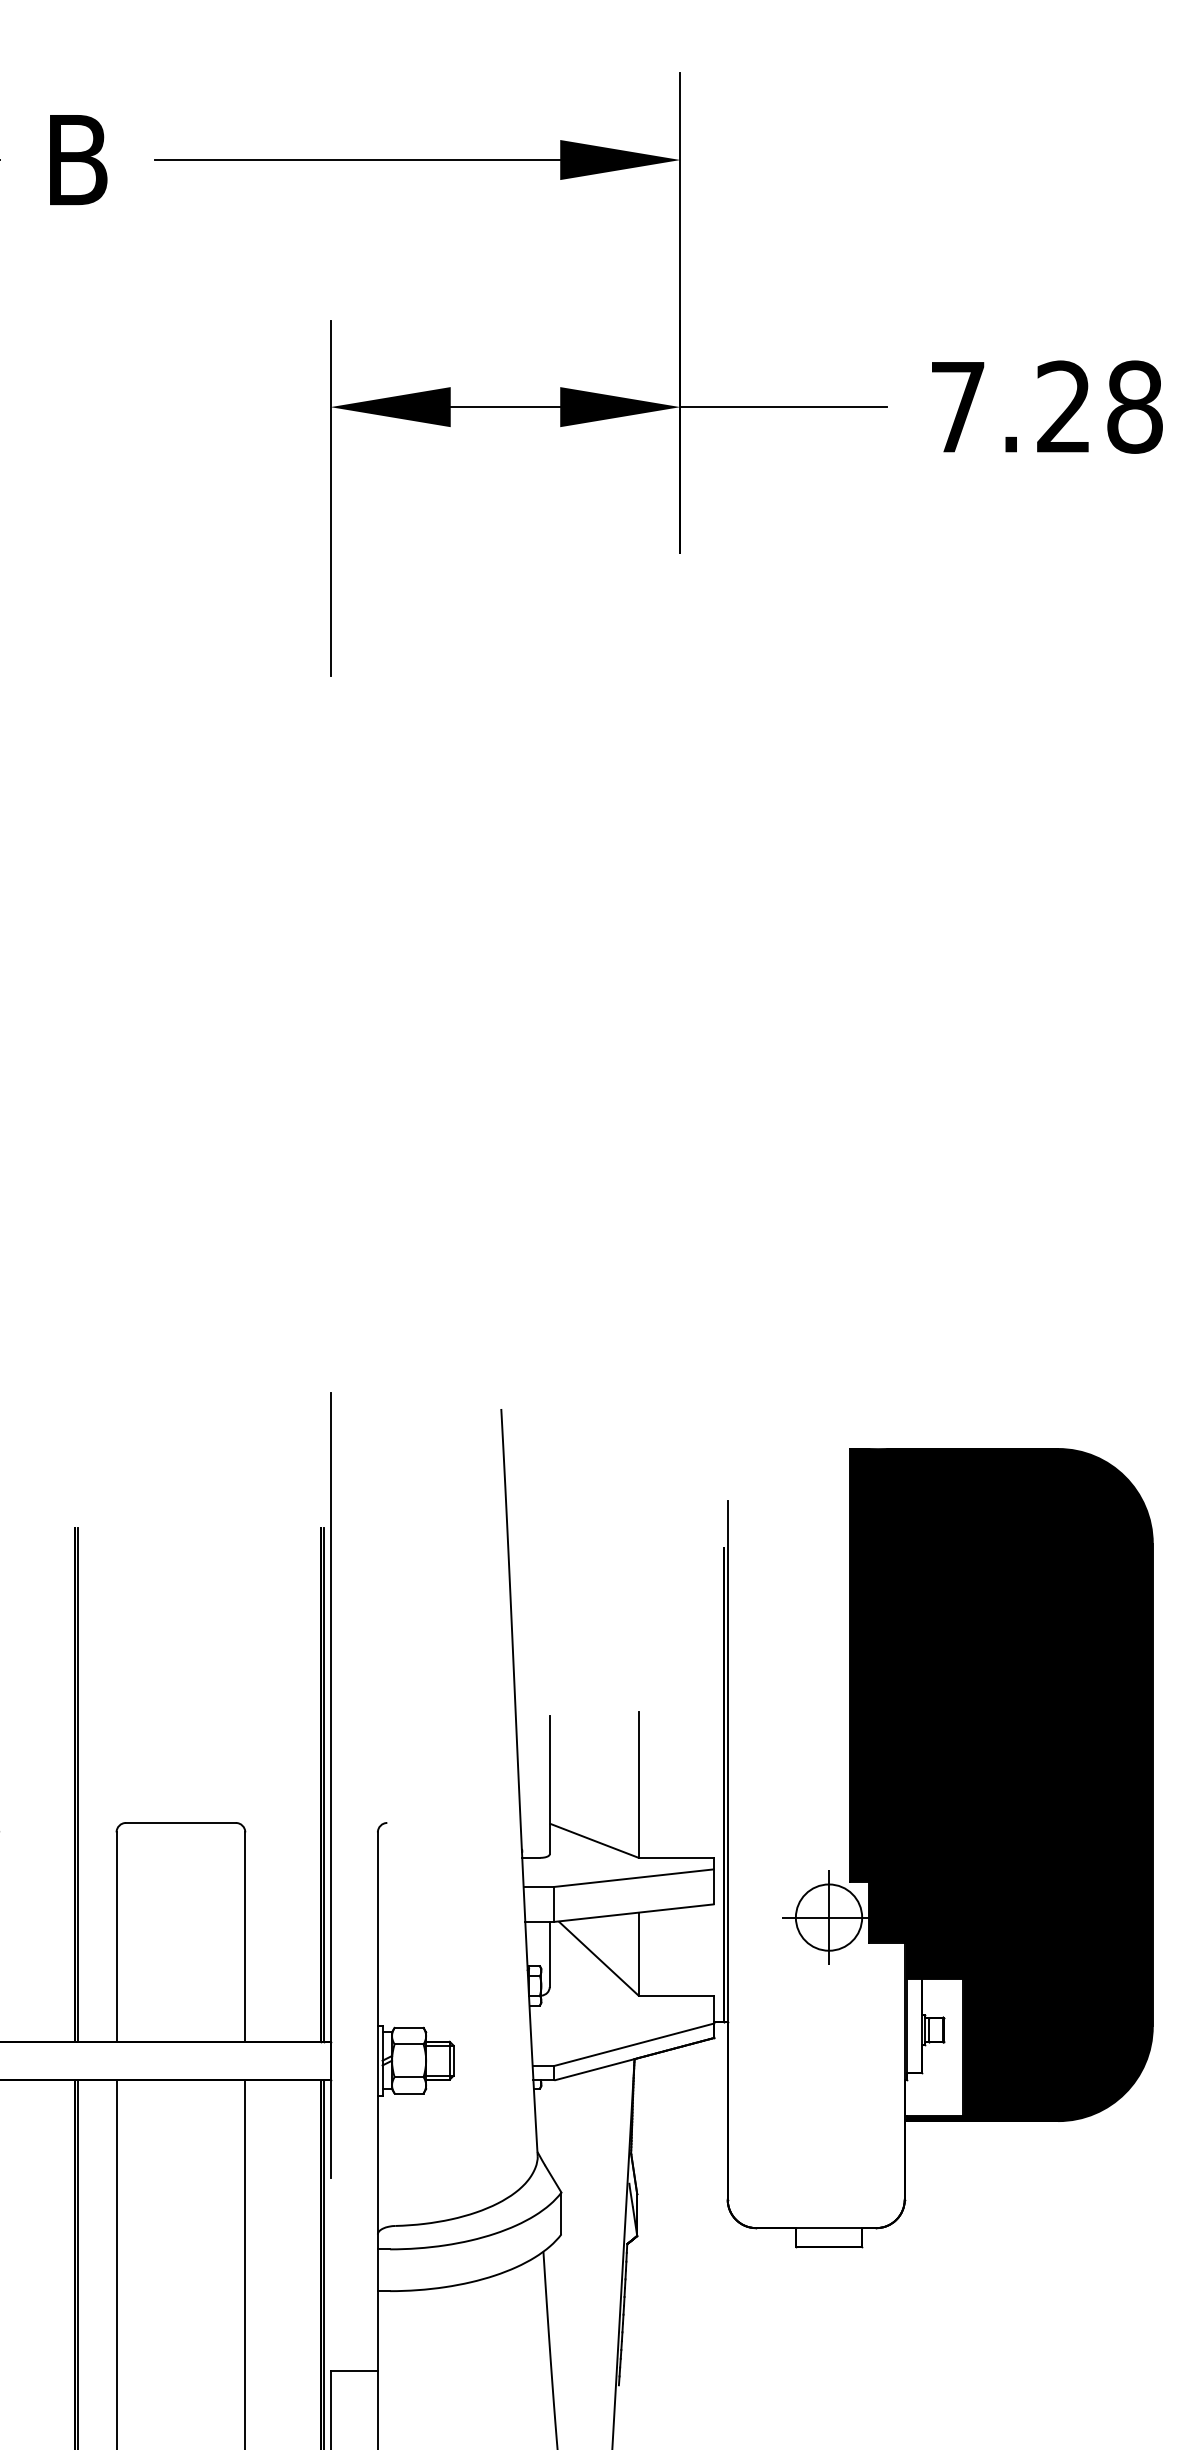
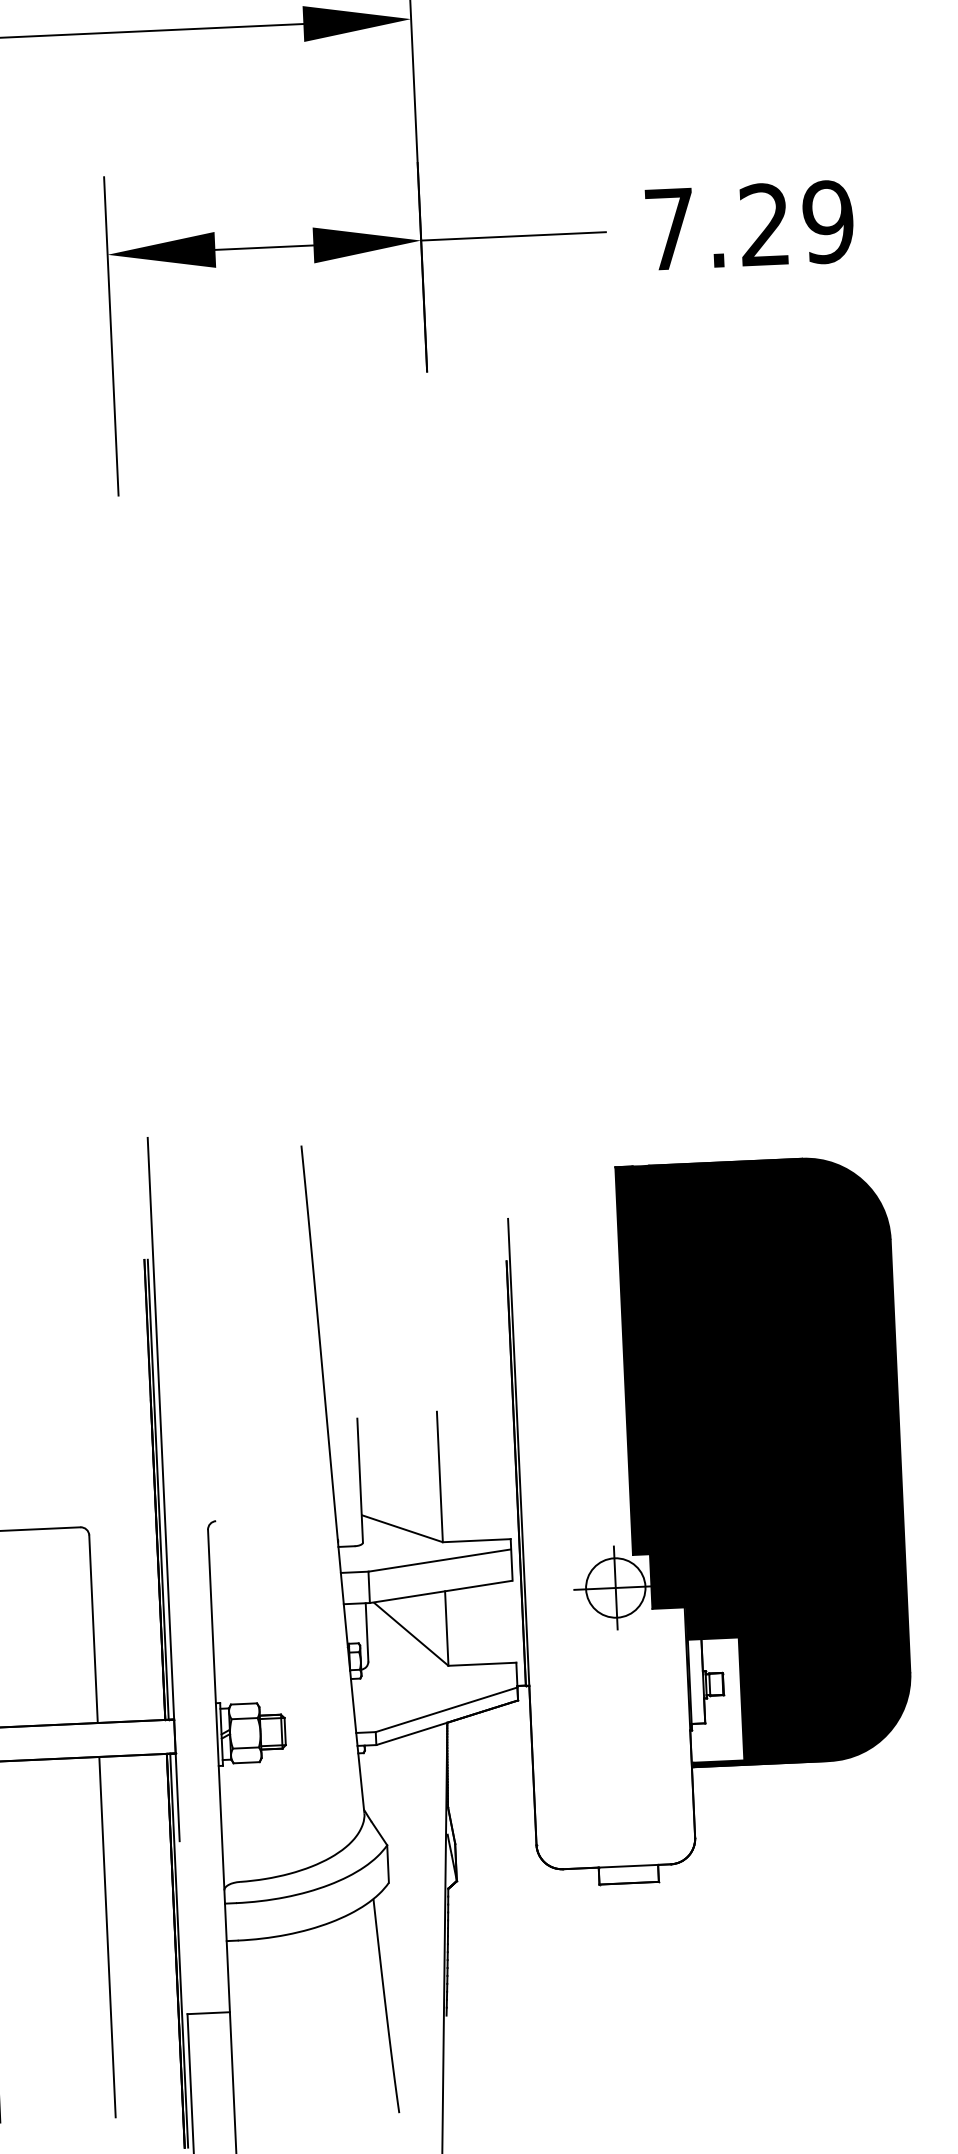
text: (1134, 406) -> (828, 221), 7.28 -> 7.29

